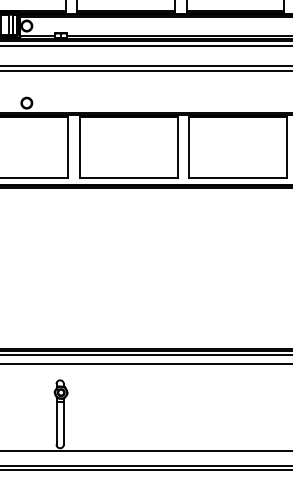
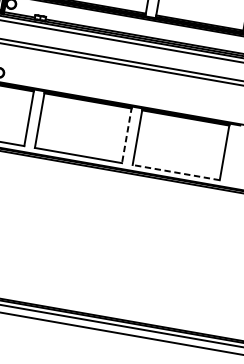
line: (177, 146) -> (126, 134), solid -> dashed
line: (238, 178) -> (176, 173), solid -> dashed

